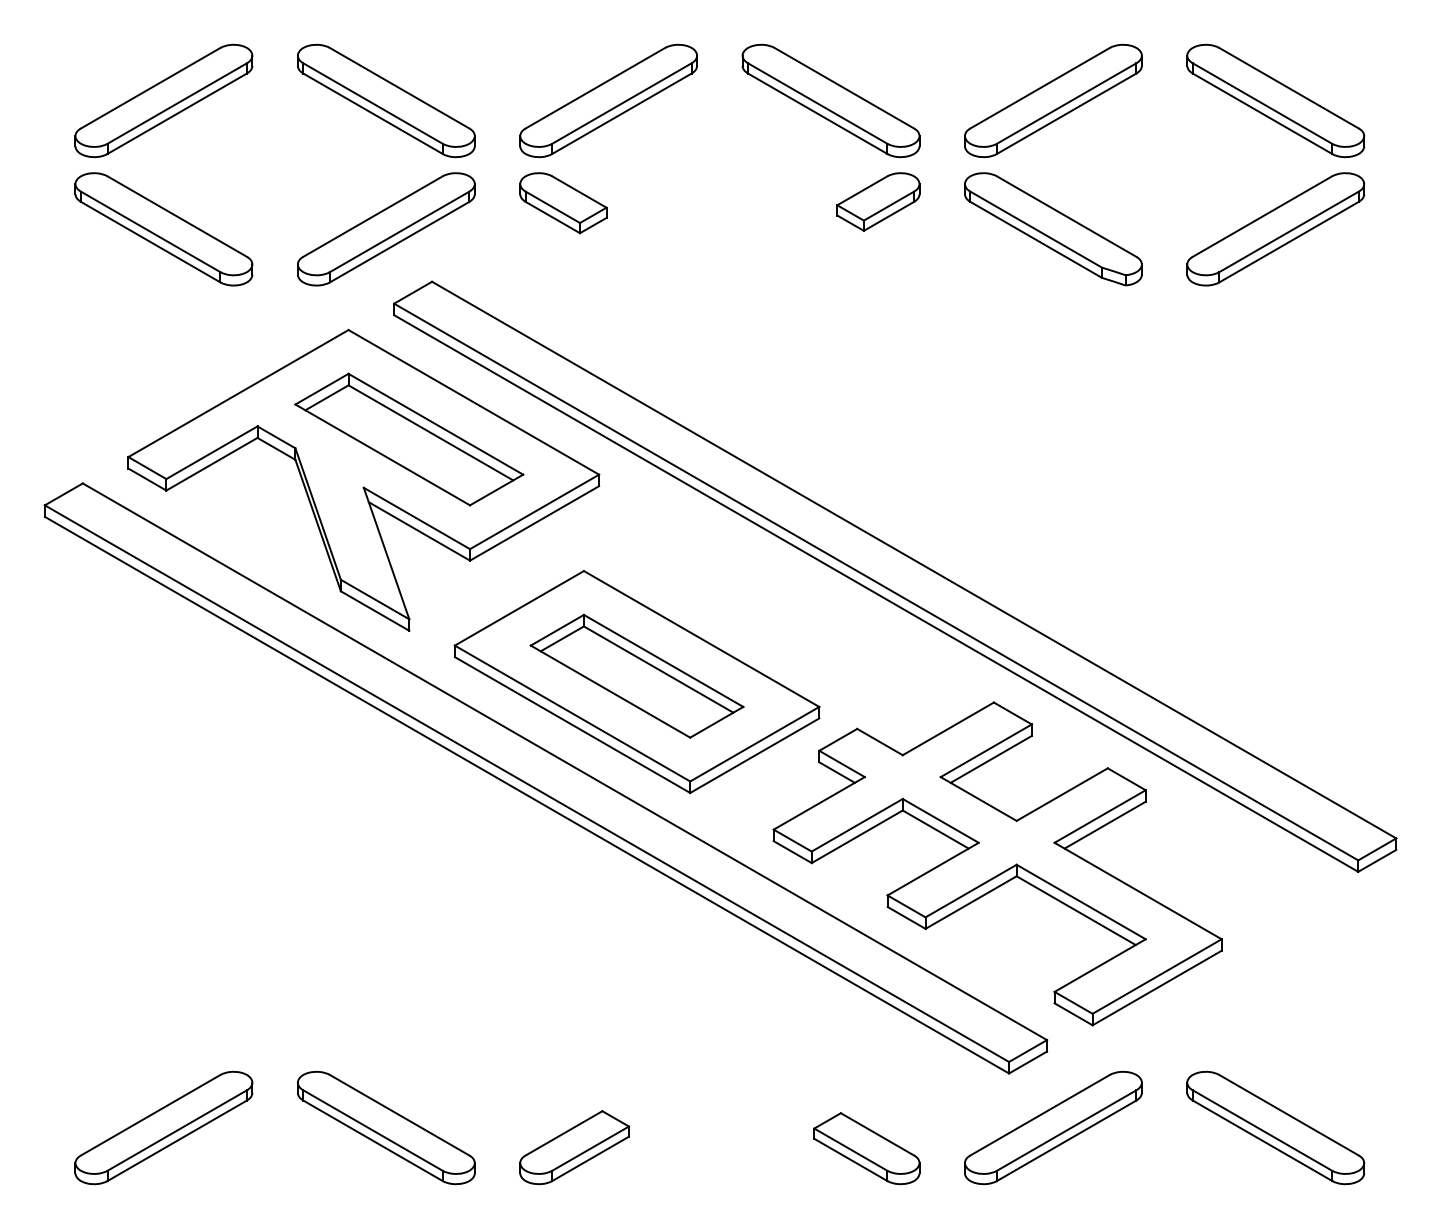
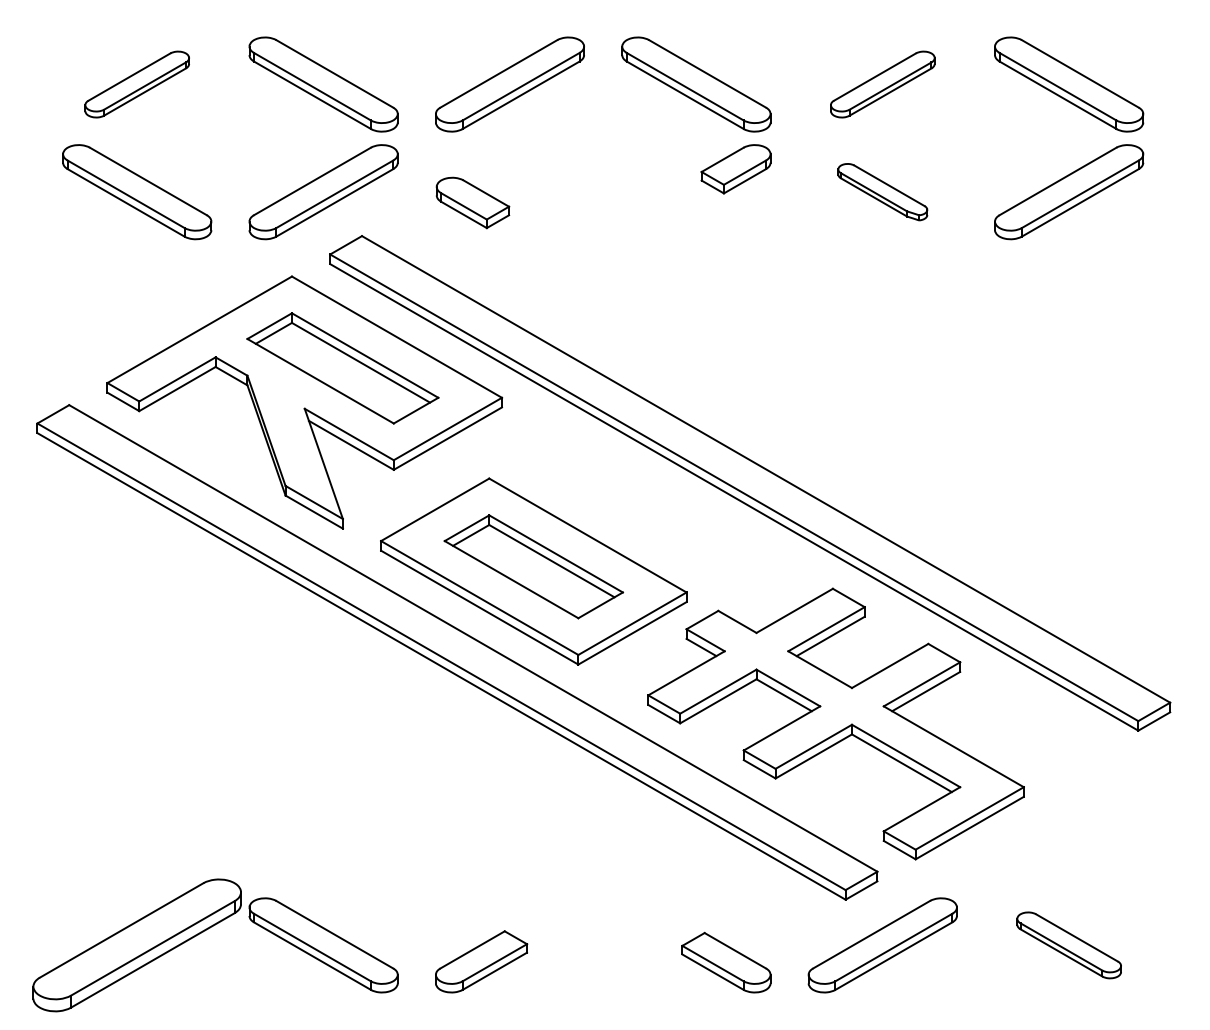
part: (163, 100) -> (136, 84), size x0.7
part: (1053, 100) -> (882, 84), size x0.7
part: (563, 203) -> (472, 203), moved
part: (1053, 229) -> (882, 192), size x0.6
part: (163, 1127) -> (136, 944), size x1.4
part: (1275, 1127) -> (1068, 944), size x0.7

